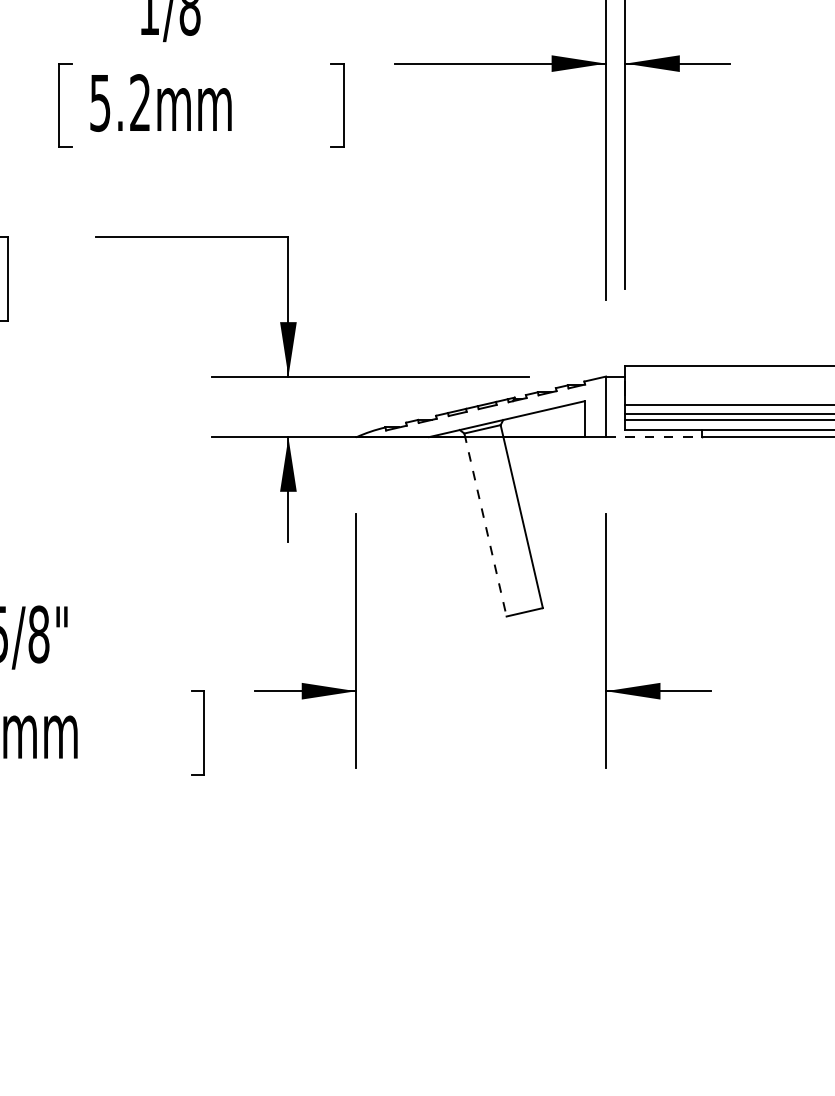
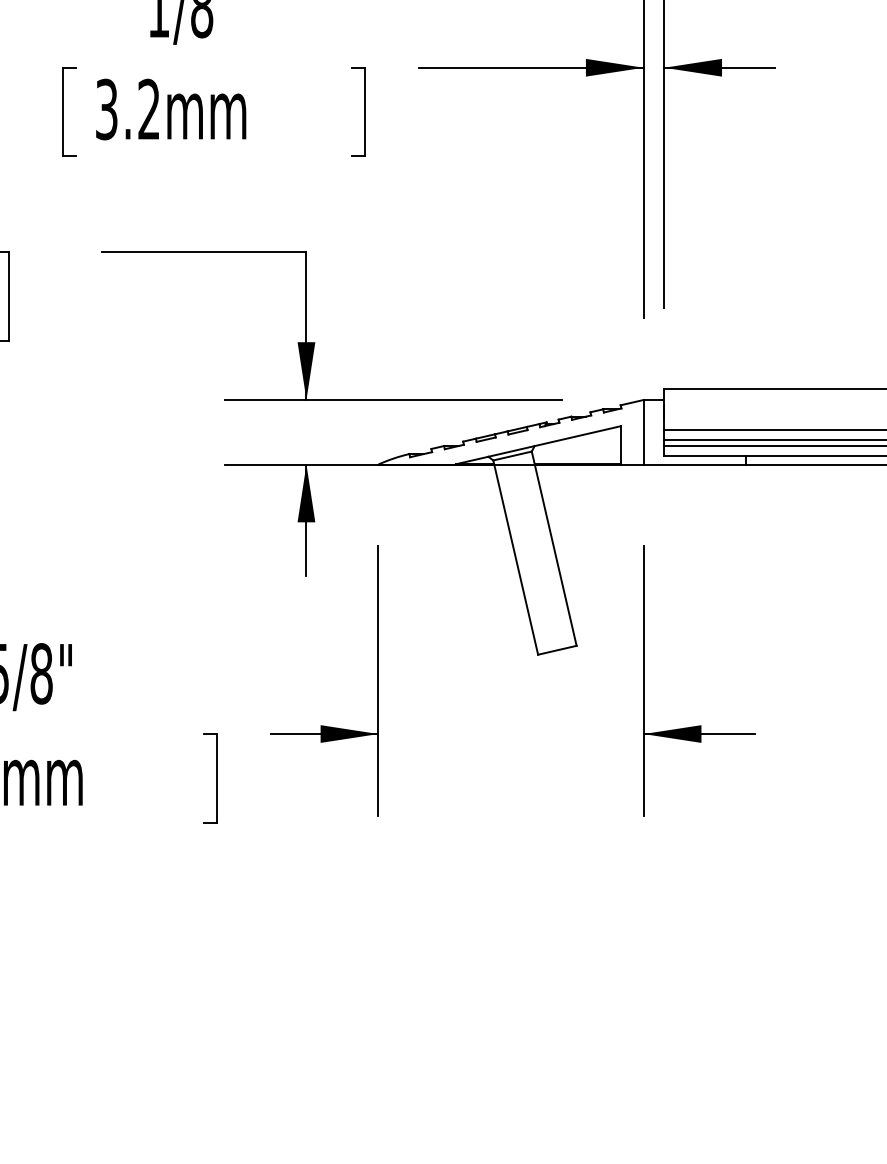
text: (100, 102) -> (106, 109), 5.2mm -> 3.2mm
line: (654, 437) -> (695, 464), dashed -> solid
line: (485, 525) -> (515, 558), dashed -> solid

